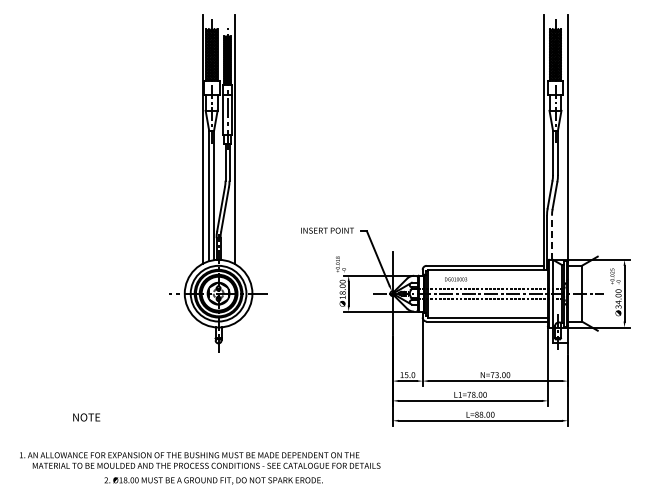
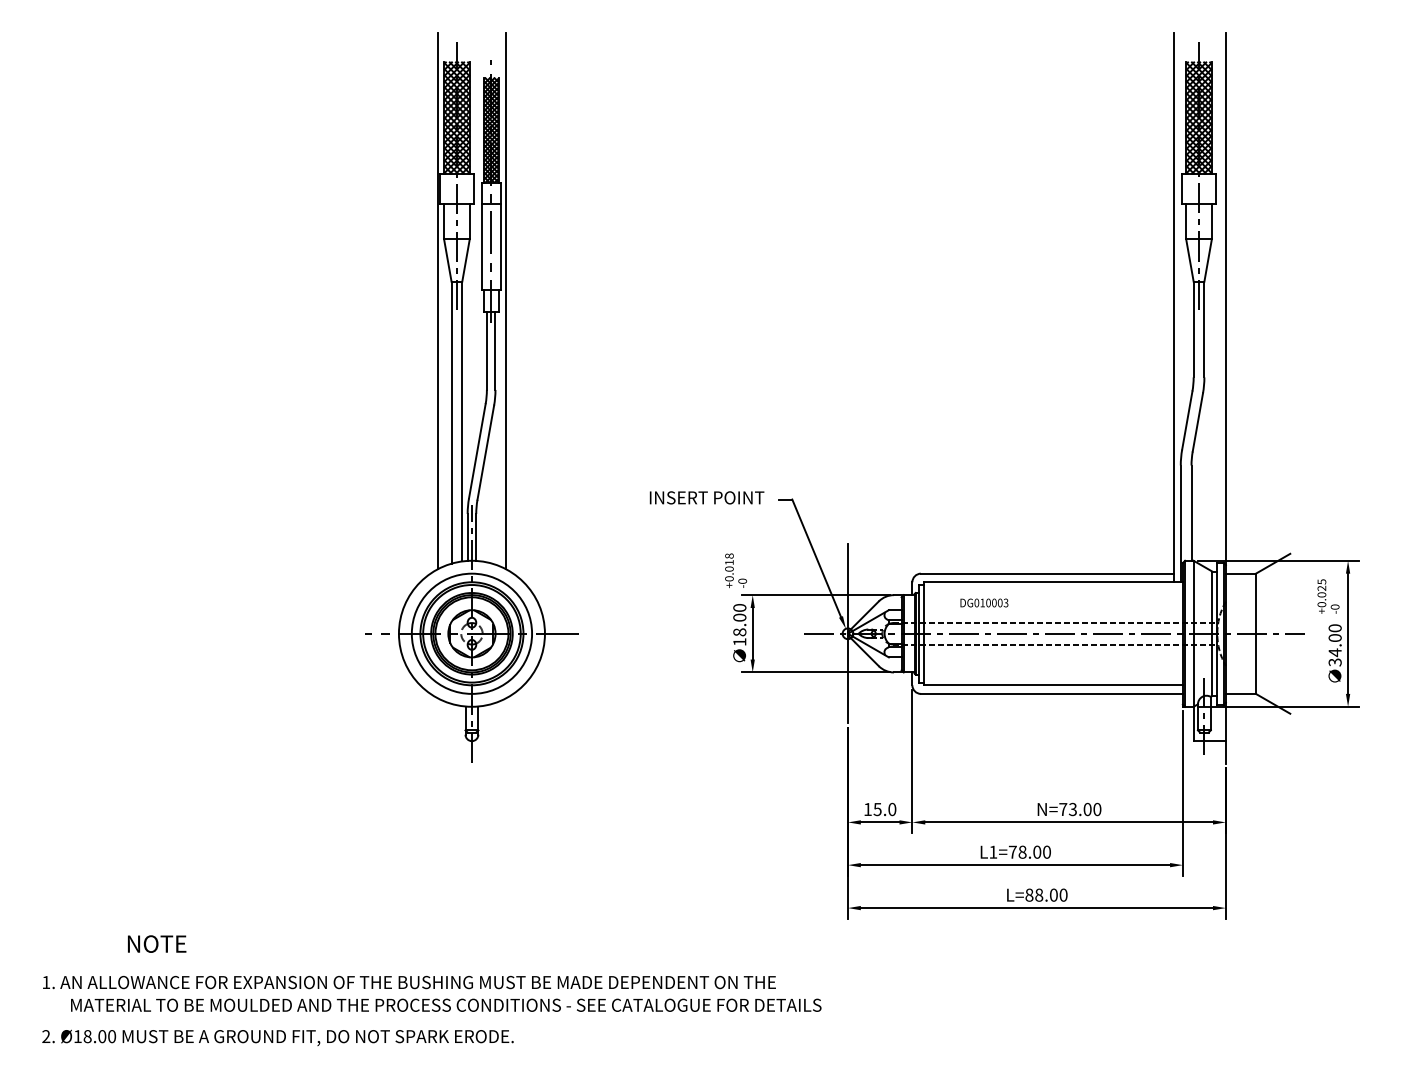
line: (552, 237) -> (1192, 512), dashed -> solid
text: (86, 417) -> (156, 944), moved
text: (213, 480) -> (277, 1036), moved

